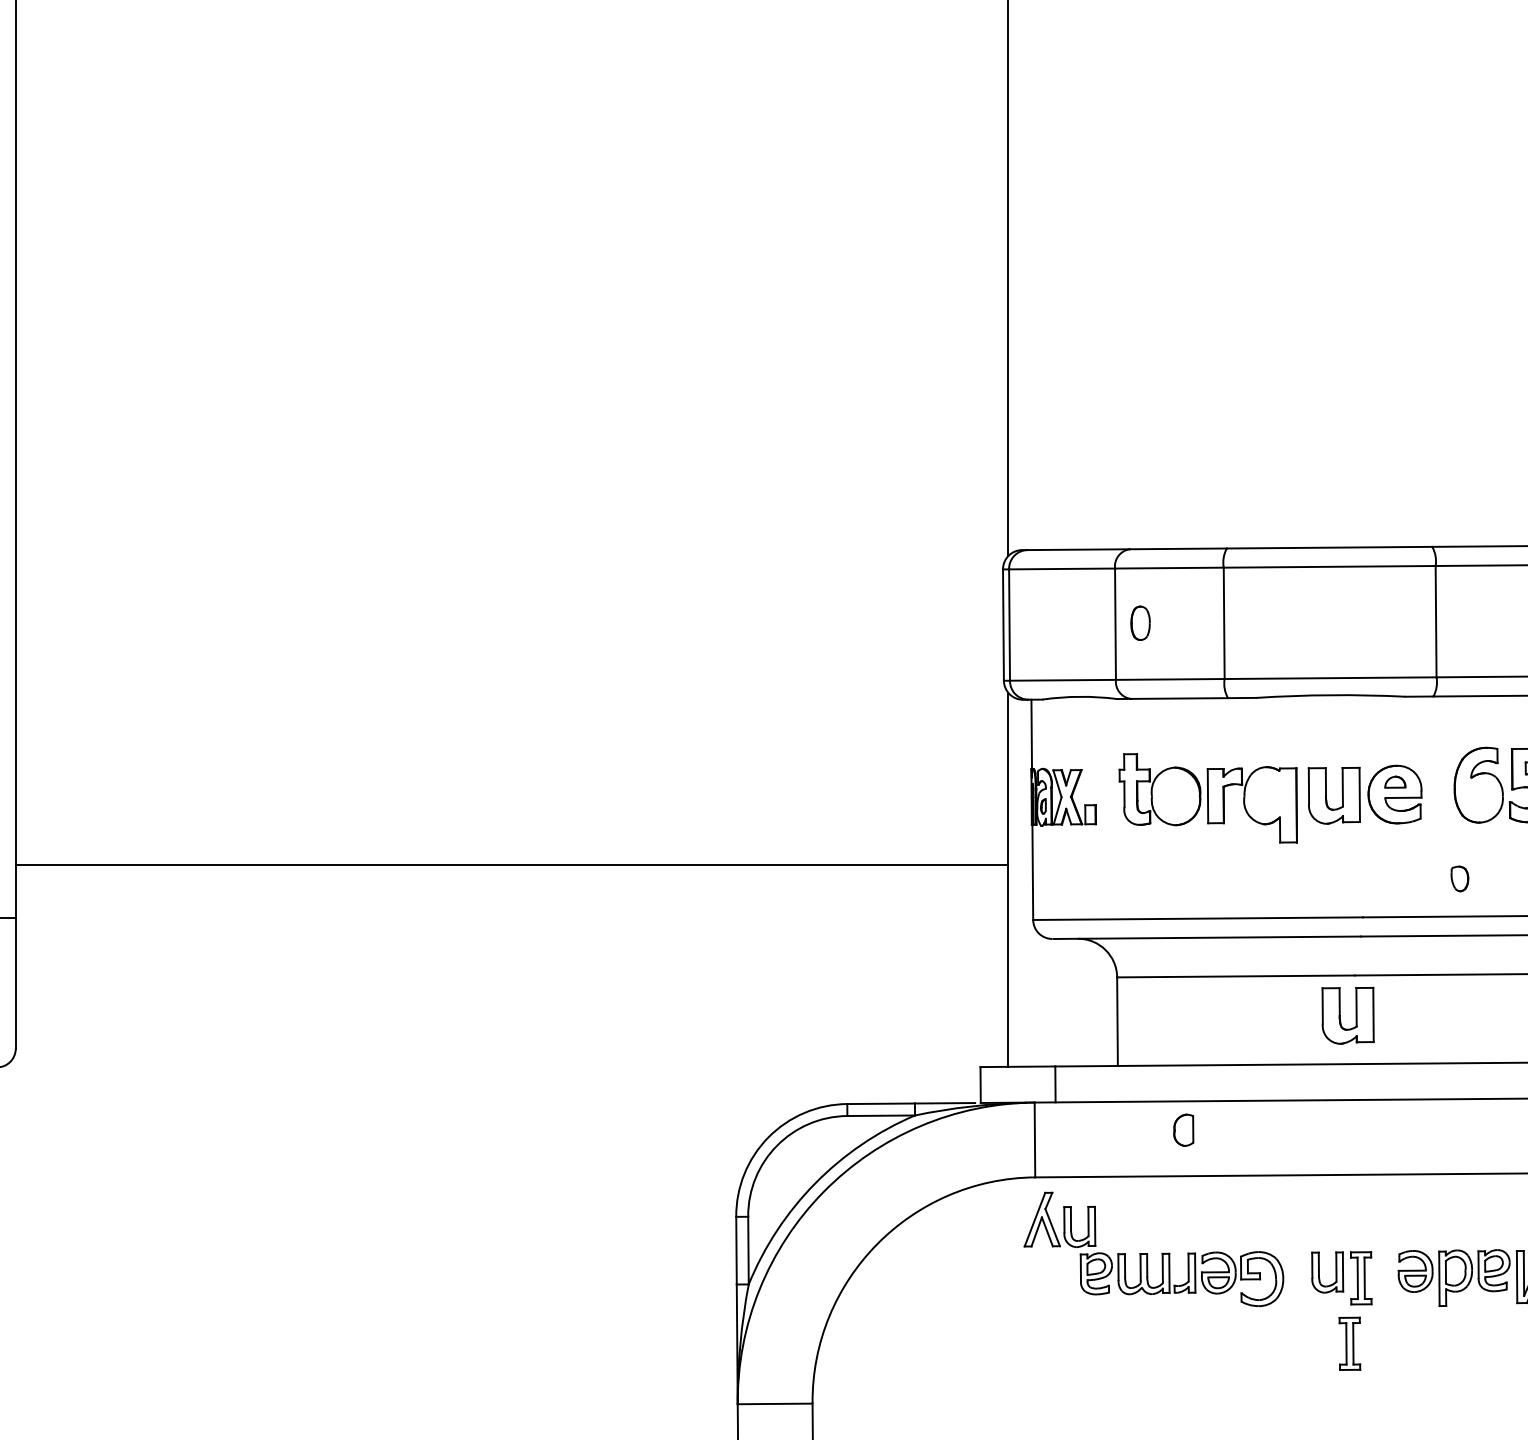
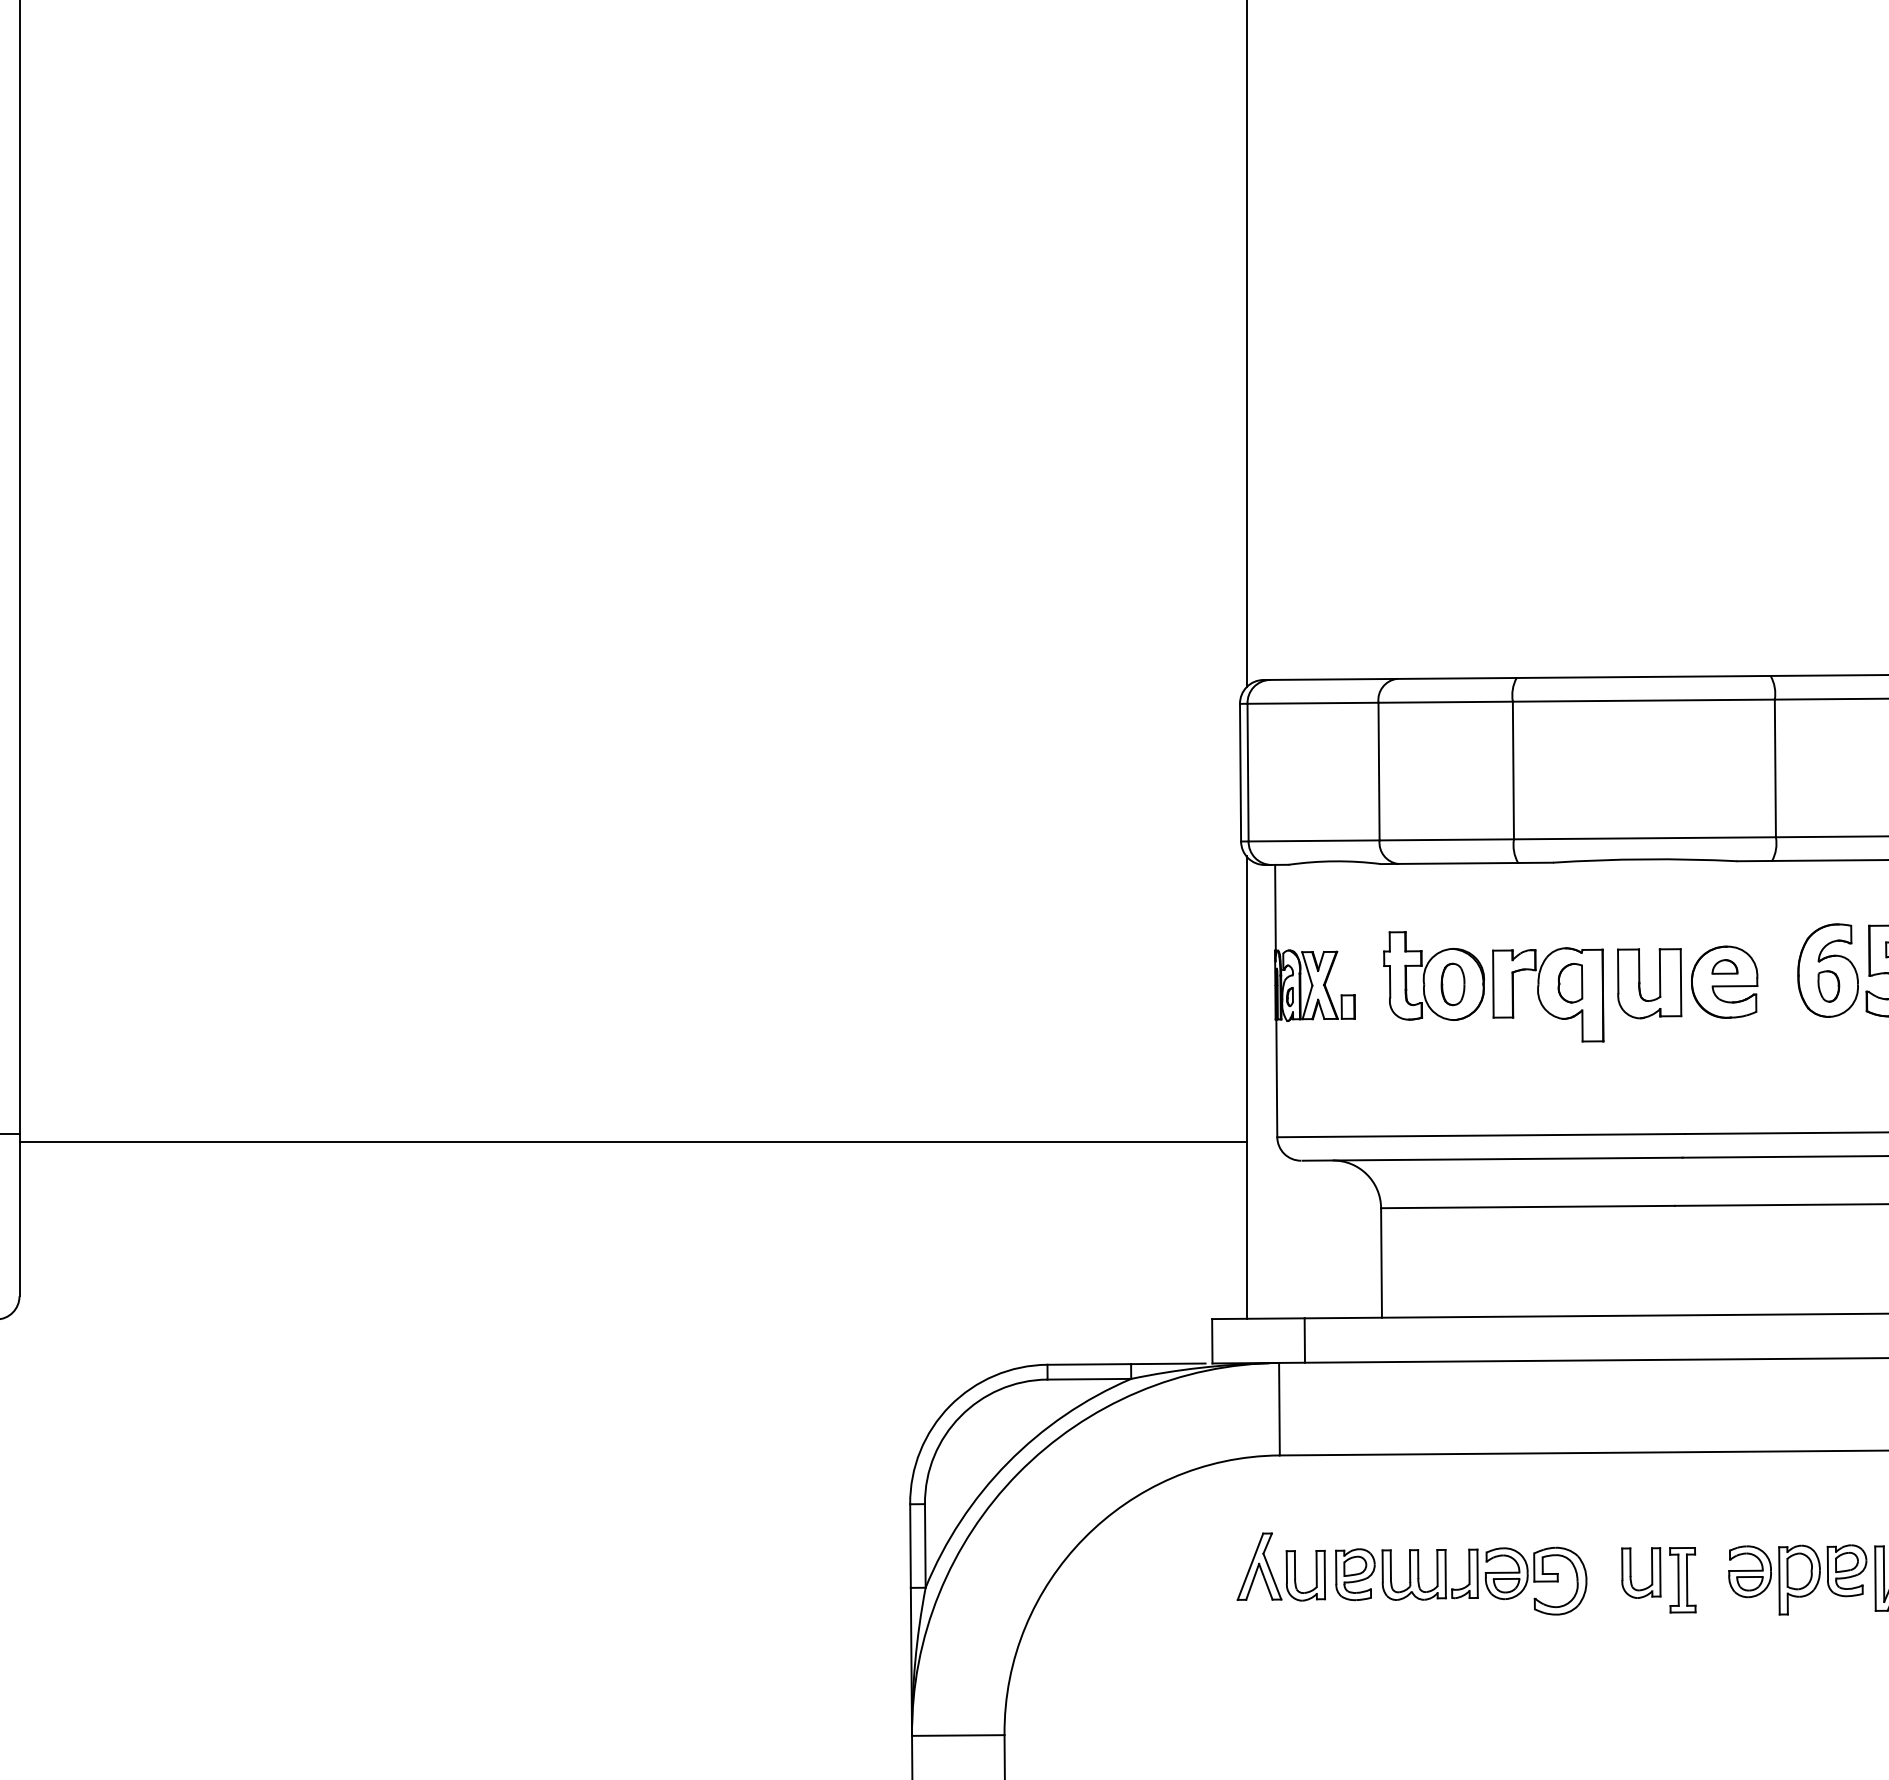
part: (1140, 623) -> (1452, 984), moved
line: (511, 865) -> (632, 1142), moved
part: (1459, 878) -> (1828, 986), moved
part: (1340, 1015) -> (1657, 1255), removed
part: (1183, 1130) -> (1570, 983), moved
part: (1059, 1219) -> (1280, 1566), moved
part: (1349, 1344) -> (1668, 1661), removed

